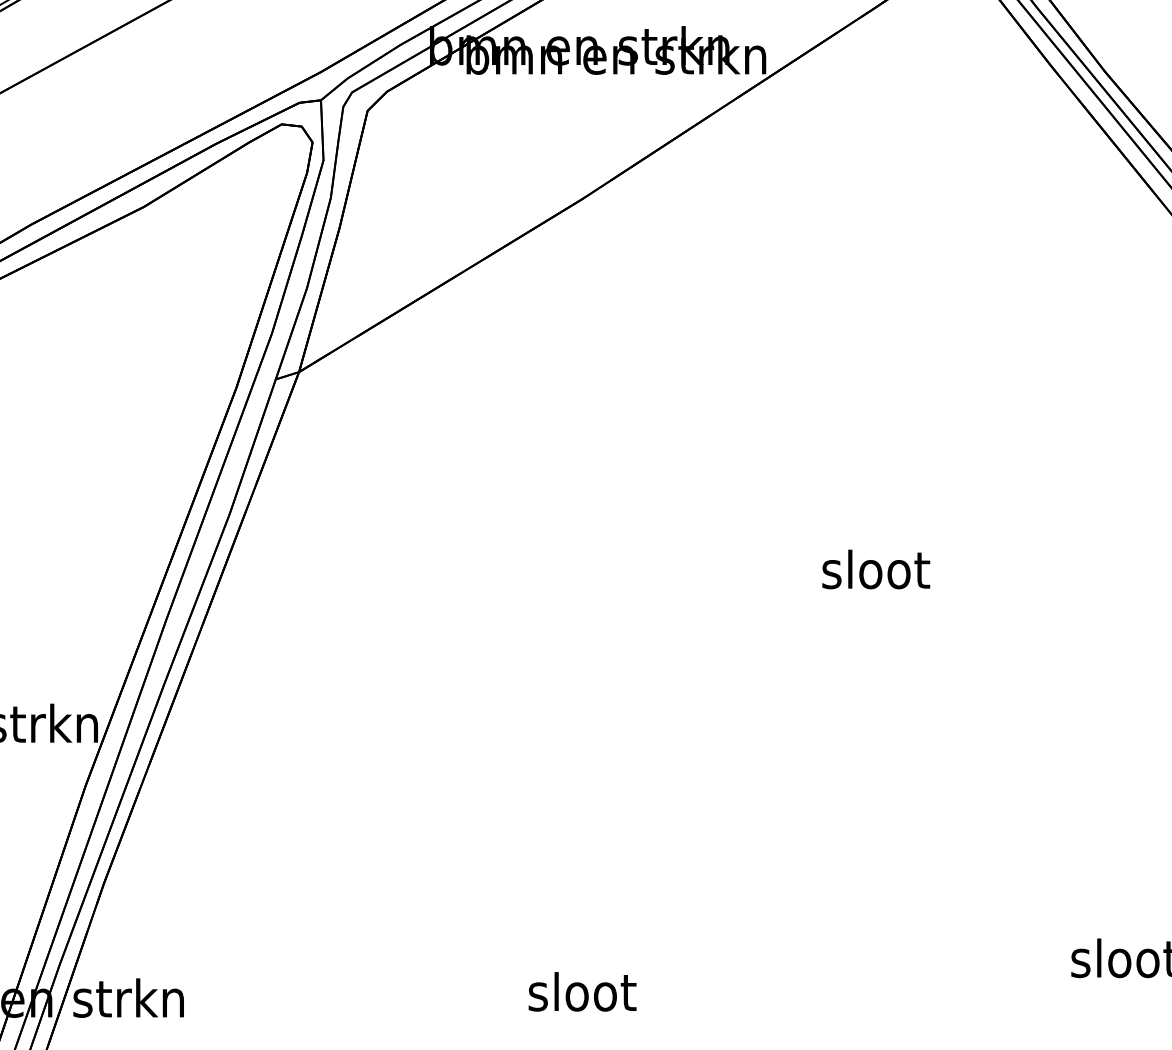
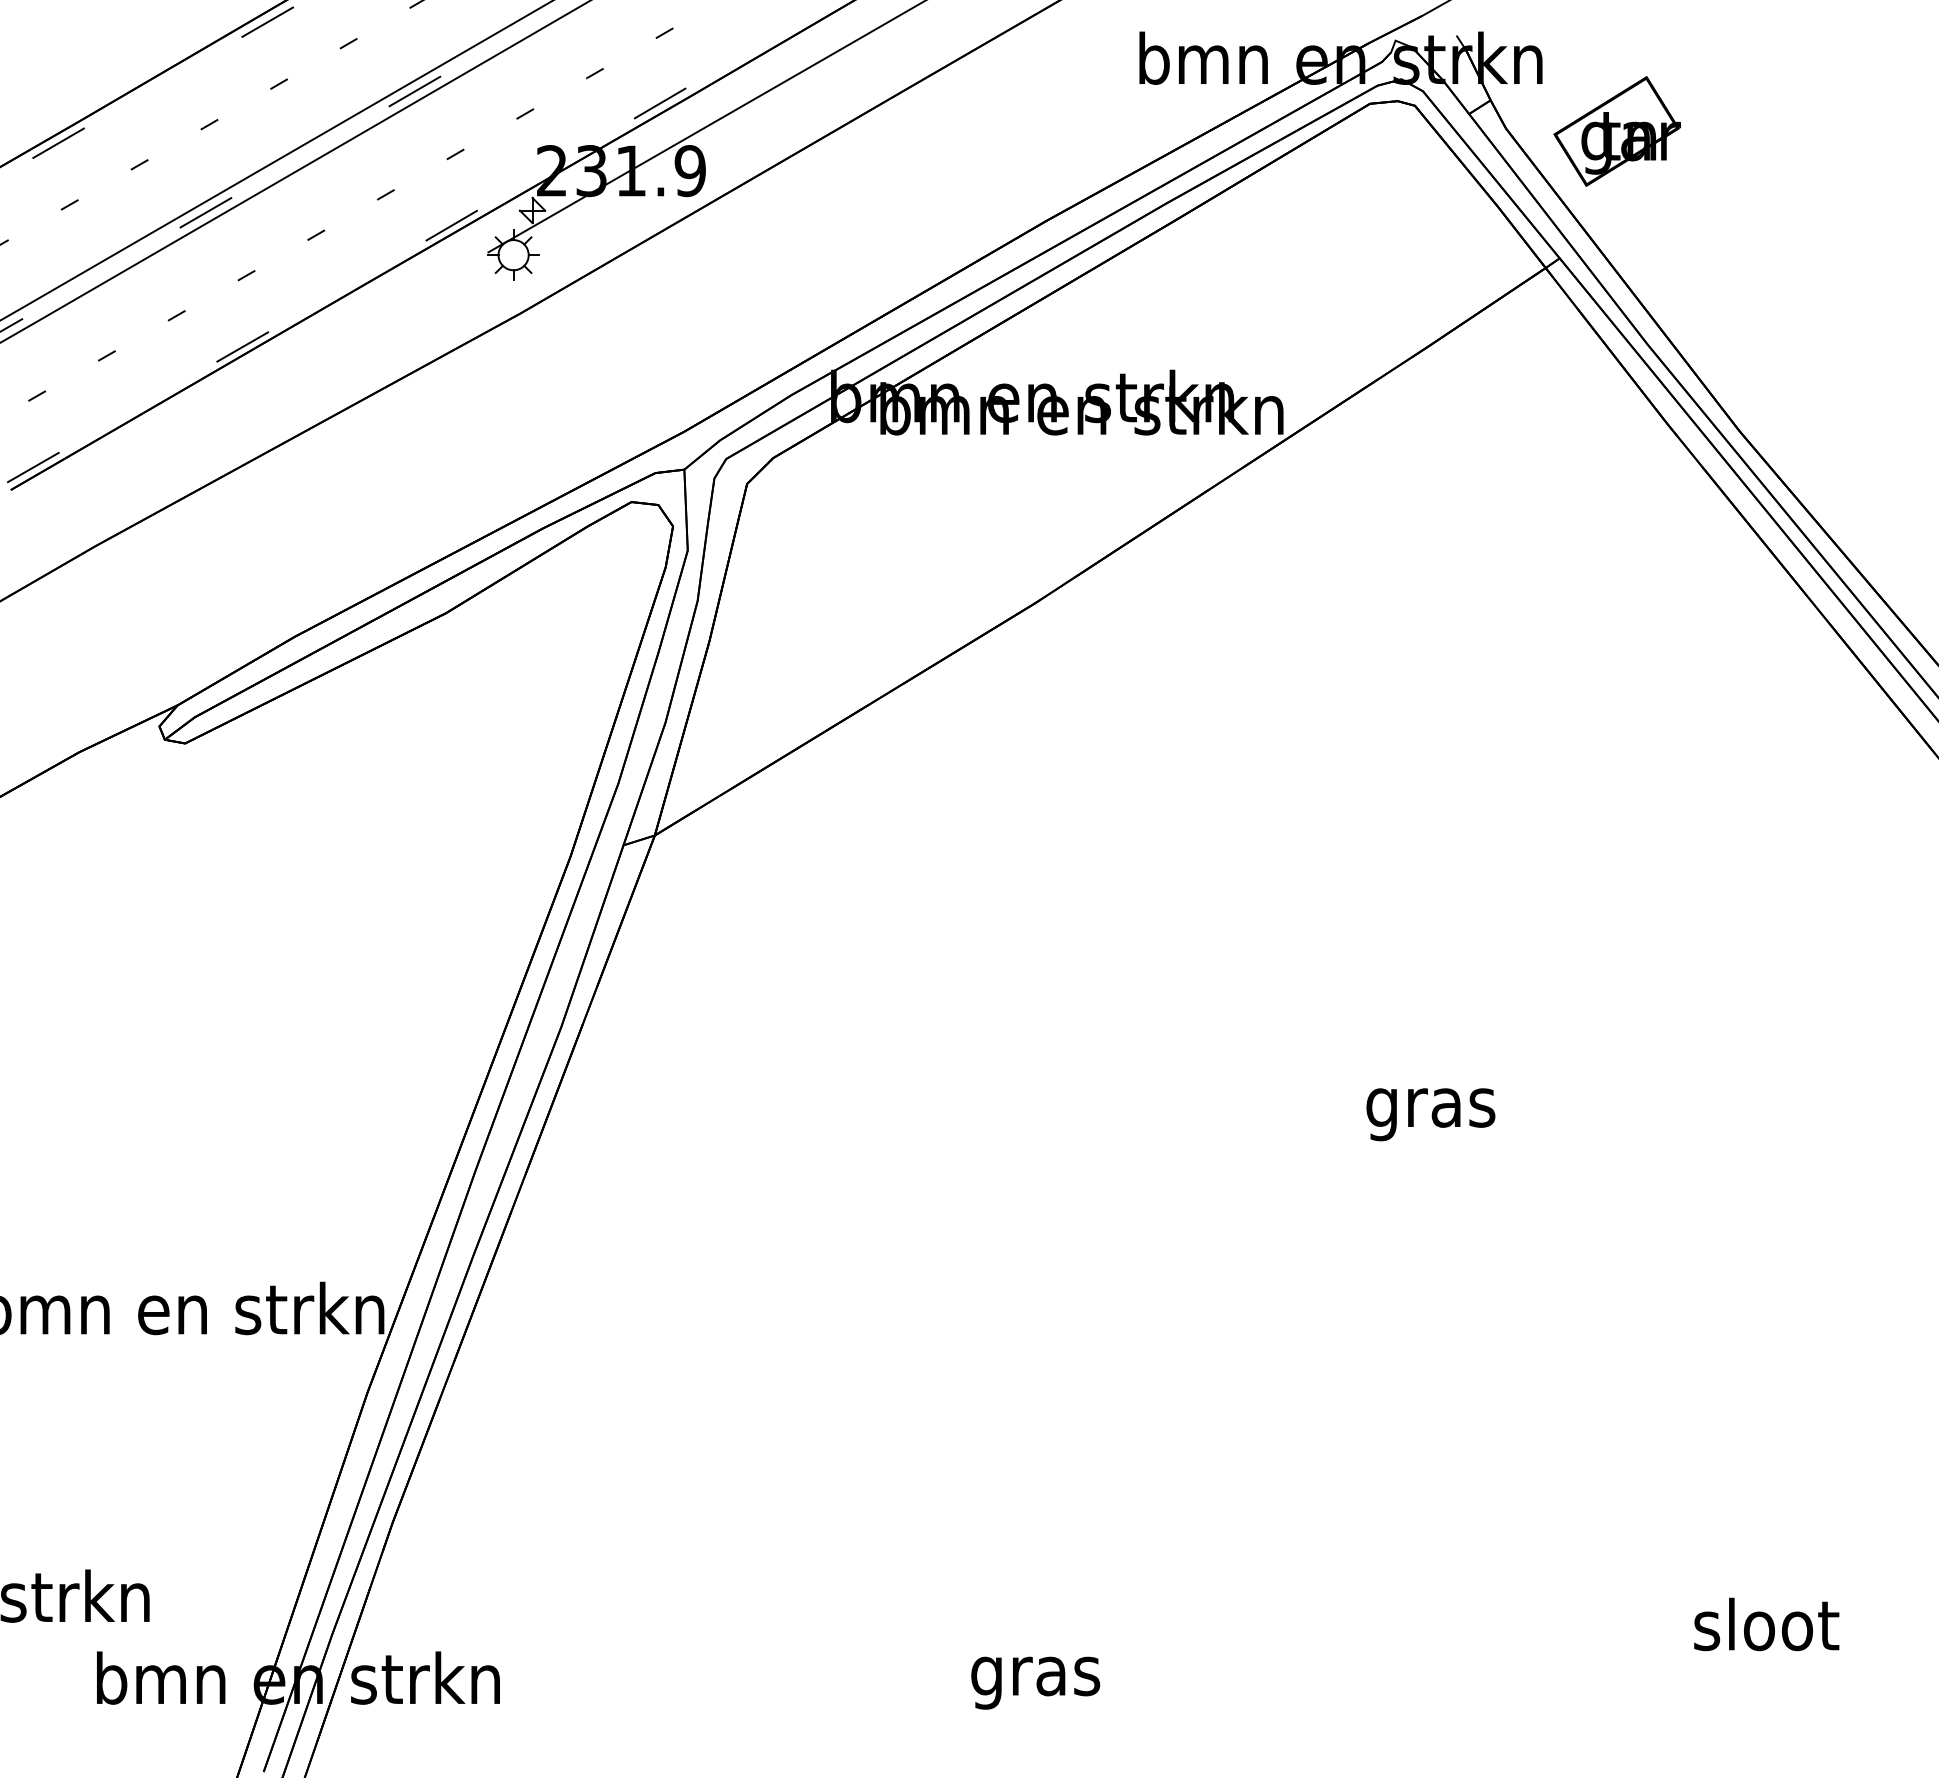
text: (876, 574) -> (1431, 1107), sloot -> gras
text: (582, 996) -> (1036, 1676), sloot -> gras

